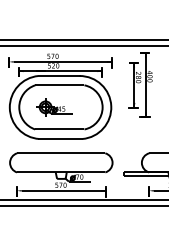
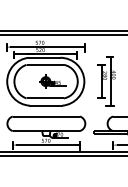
part: (140, 84) -> (106, 80), moved
part: (54, 107) -> (52, 81), moved

